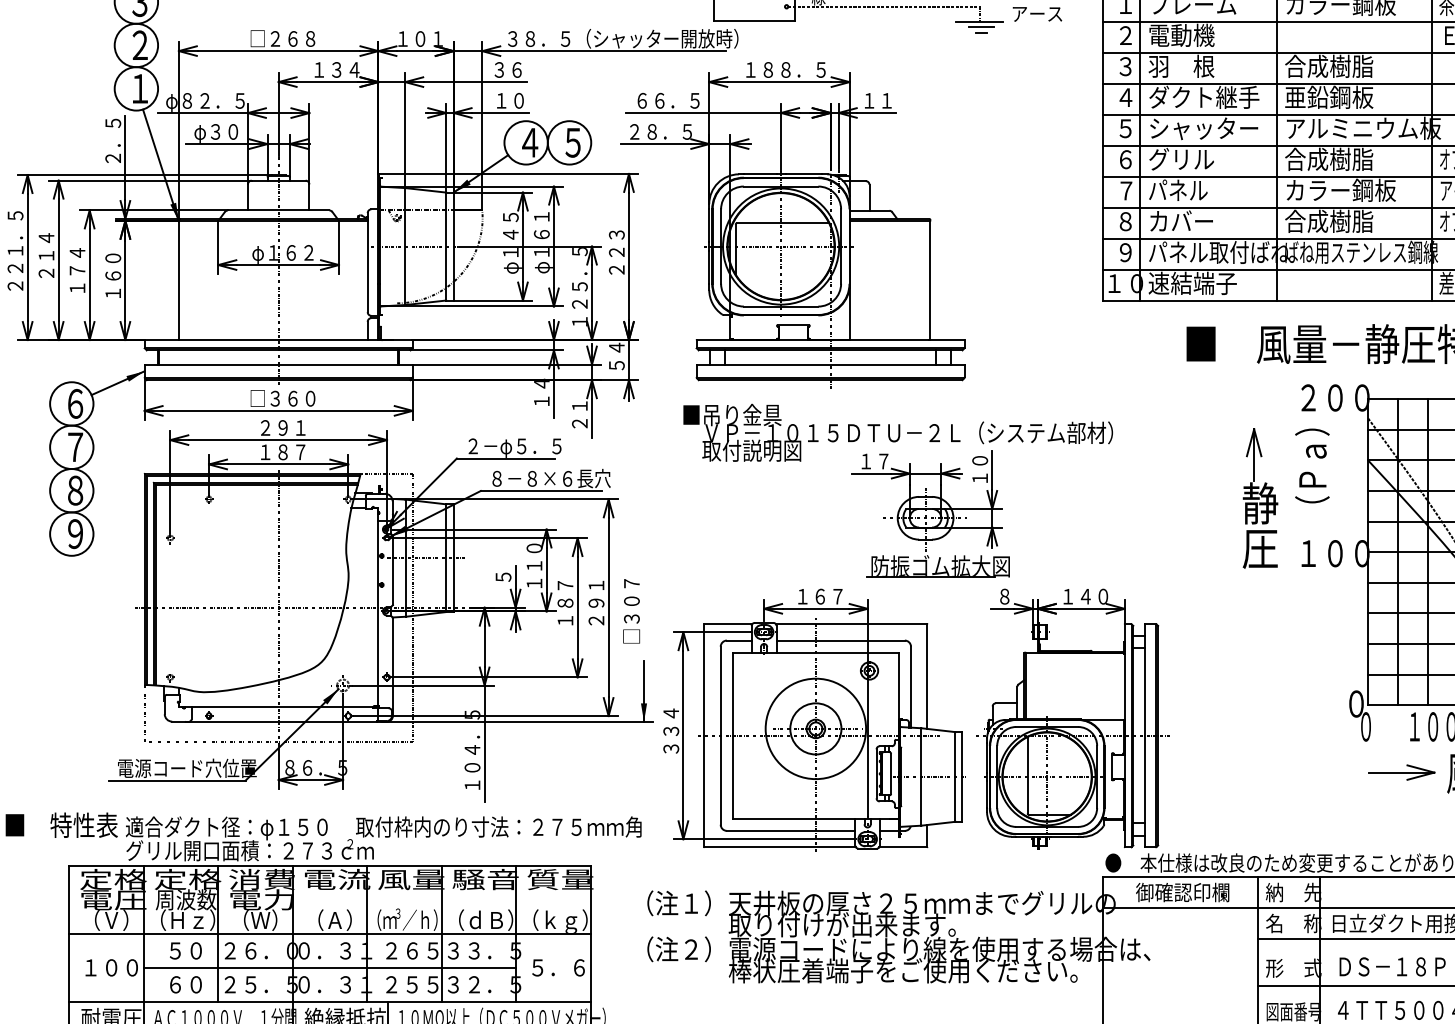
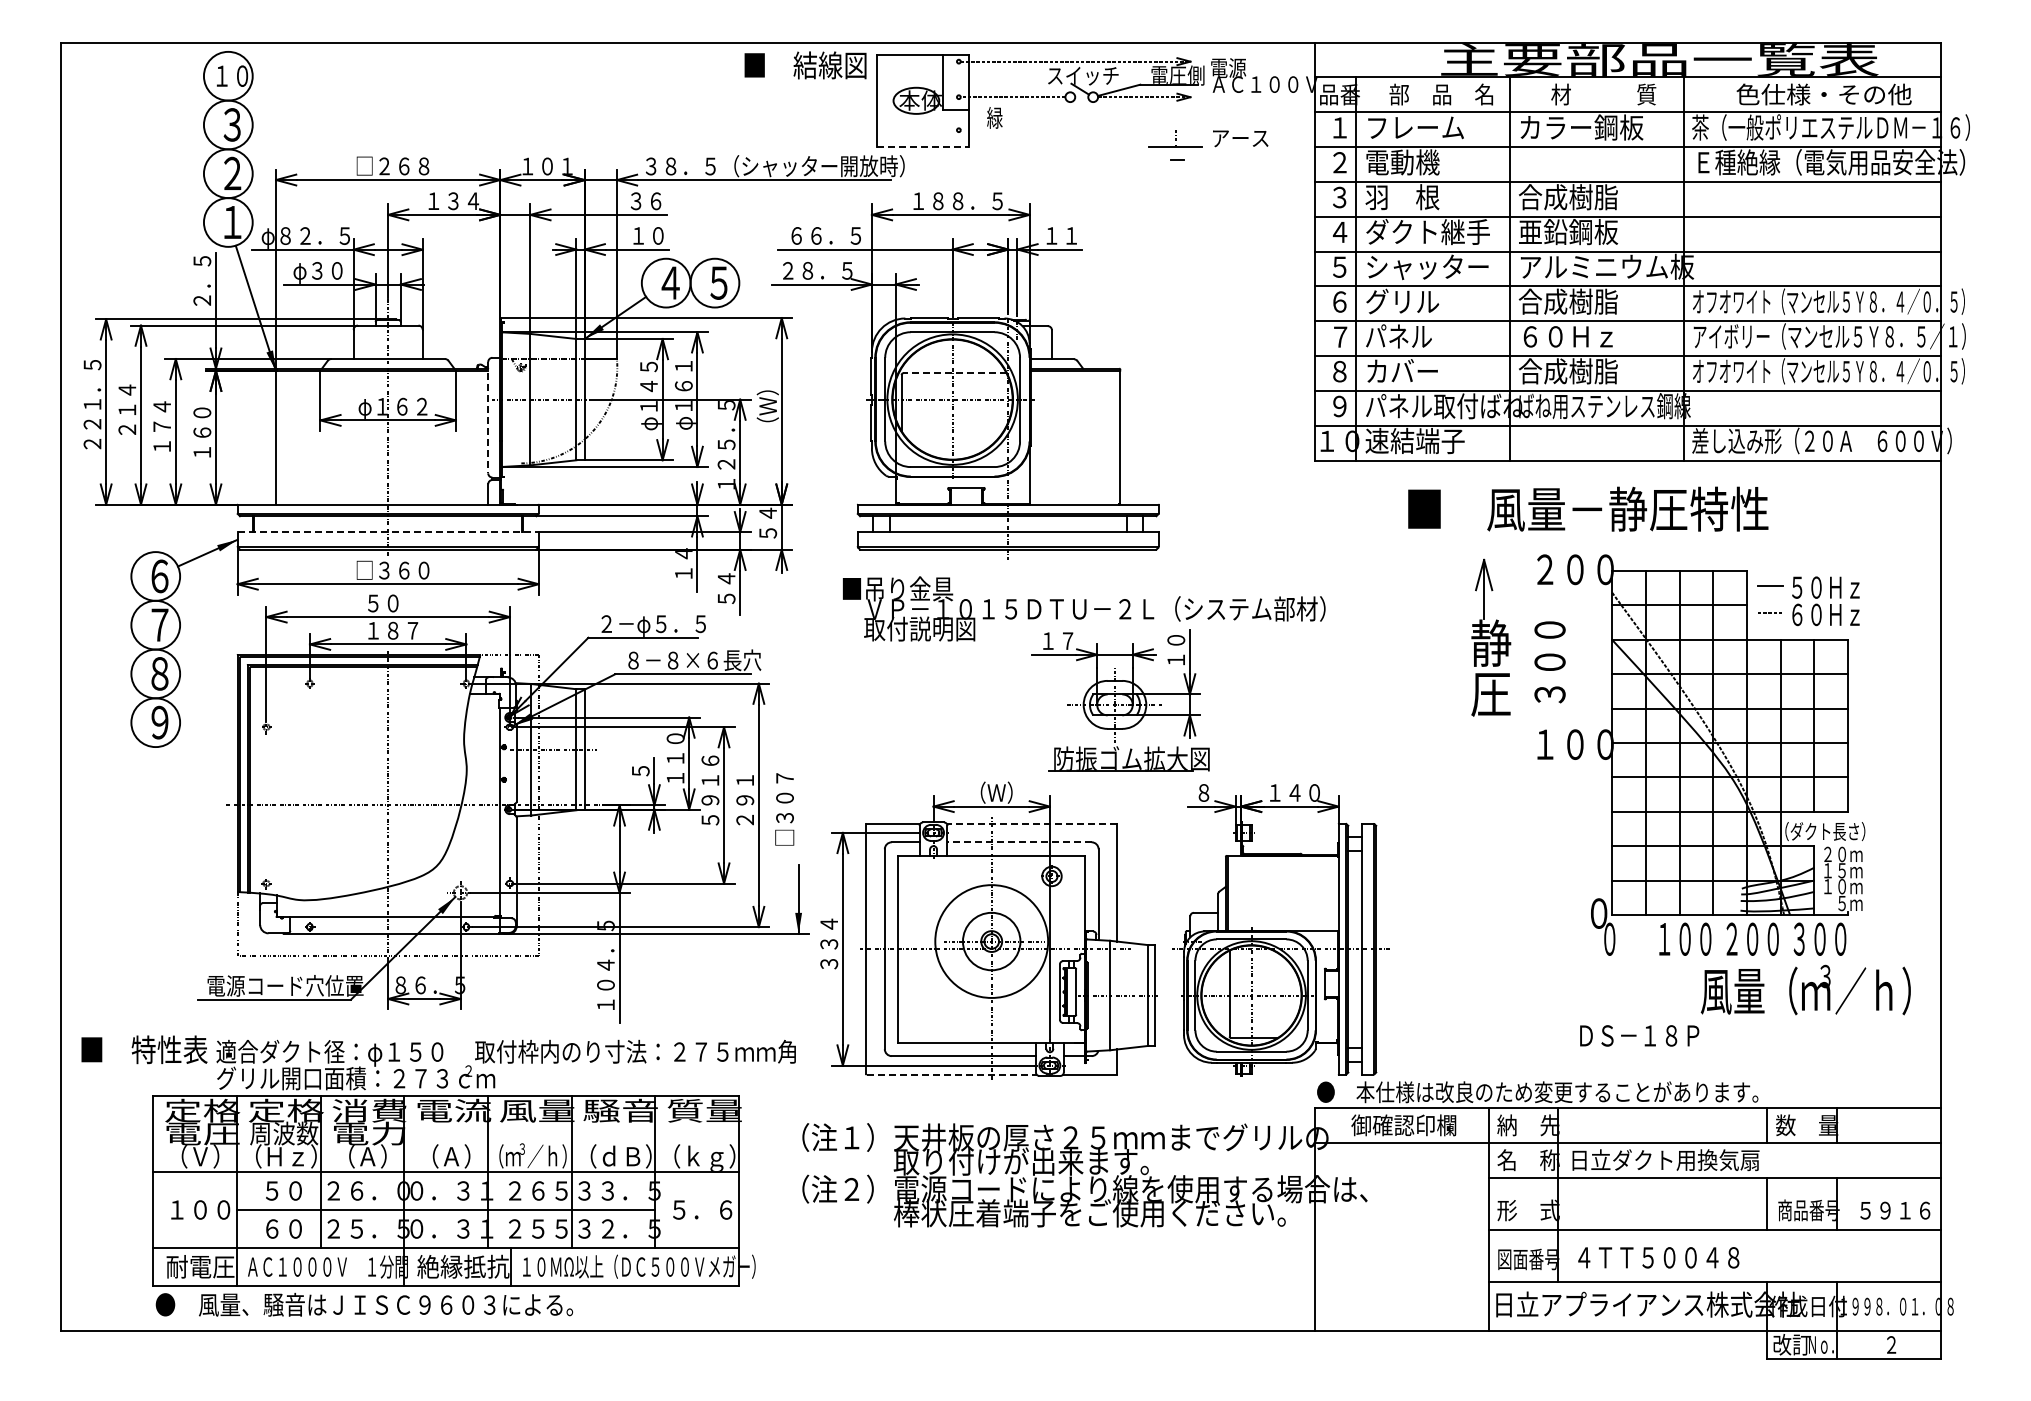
line: (882, 7) -> (1066, 130), removed
line: (754, 21) -> (922, 146), solid -> dashed
line: (981, 27) -> (1177, 153), removed
text: (1340, 190) -> (1581, 336), カラー鋼板 -> ６０Ｈｚ
line: (782, 223) -> (954, 373), solid -> dashed
text: (616, 252) -> (767, 406), ２２３ -> （Ｗ）
line: (367, 262) -> (488, 417), solid -> dashed
line: (278, 364) -> (388, 532), solid -> dashed
text: (579, 414) -> (726, 588), ２１ -> ５４
text: (283, 428) -> (393, 603), ２９１ -> ５０
text: (1312, 472) -> (1549, 653), （Ｐａ） -> ３００
part: (1260, 498) -> (1491, 637), moved
text: (565, 594) -> (710, 790), １８７ -> ５９１６
text: (820, 596) -> (996, 792), １６７ -> （Ｗ）
line: (851, 623) -> (1031, 823), solid -> dashed
line: (840, 640) -> (1019, 842), solid -> dashed
part: (1401, 772) -> (1649, 990), removed
line: (780, 847) -> (951, 1074), solid -> dashed
text: (260, 920) -> (367, 1156), （Ｗ） -> （Ａ）
text: (1392, 966) -> (1639, 1035), moved

